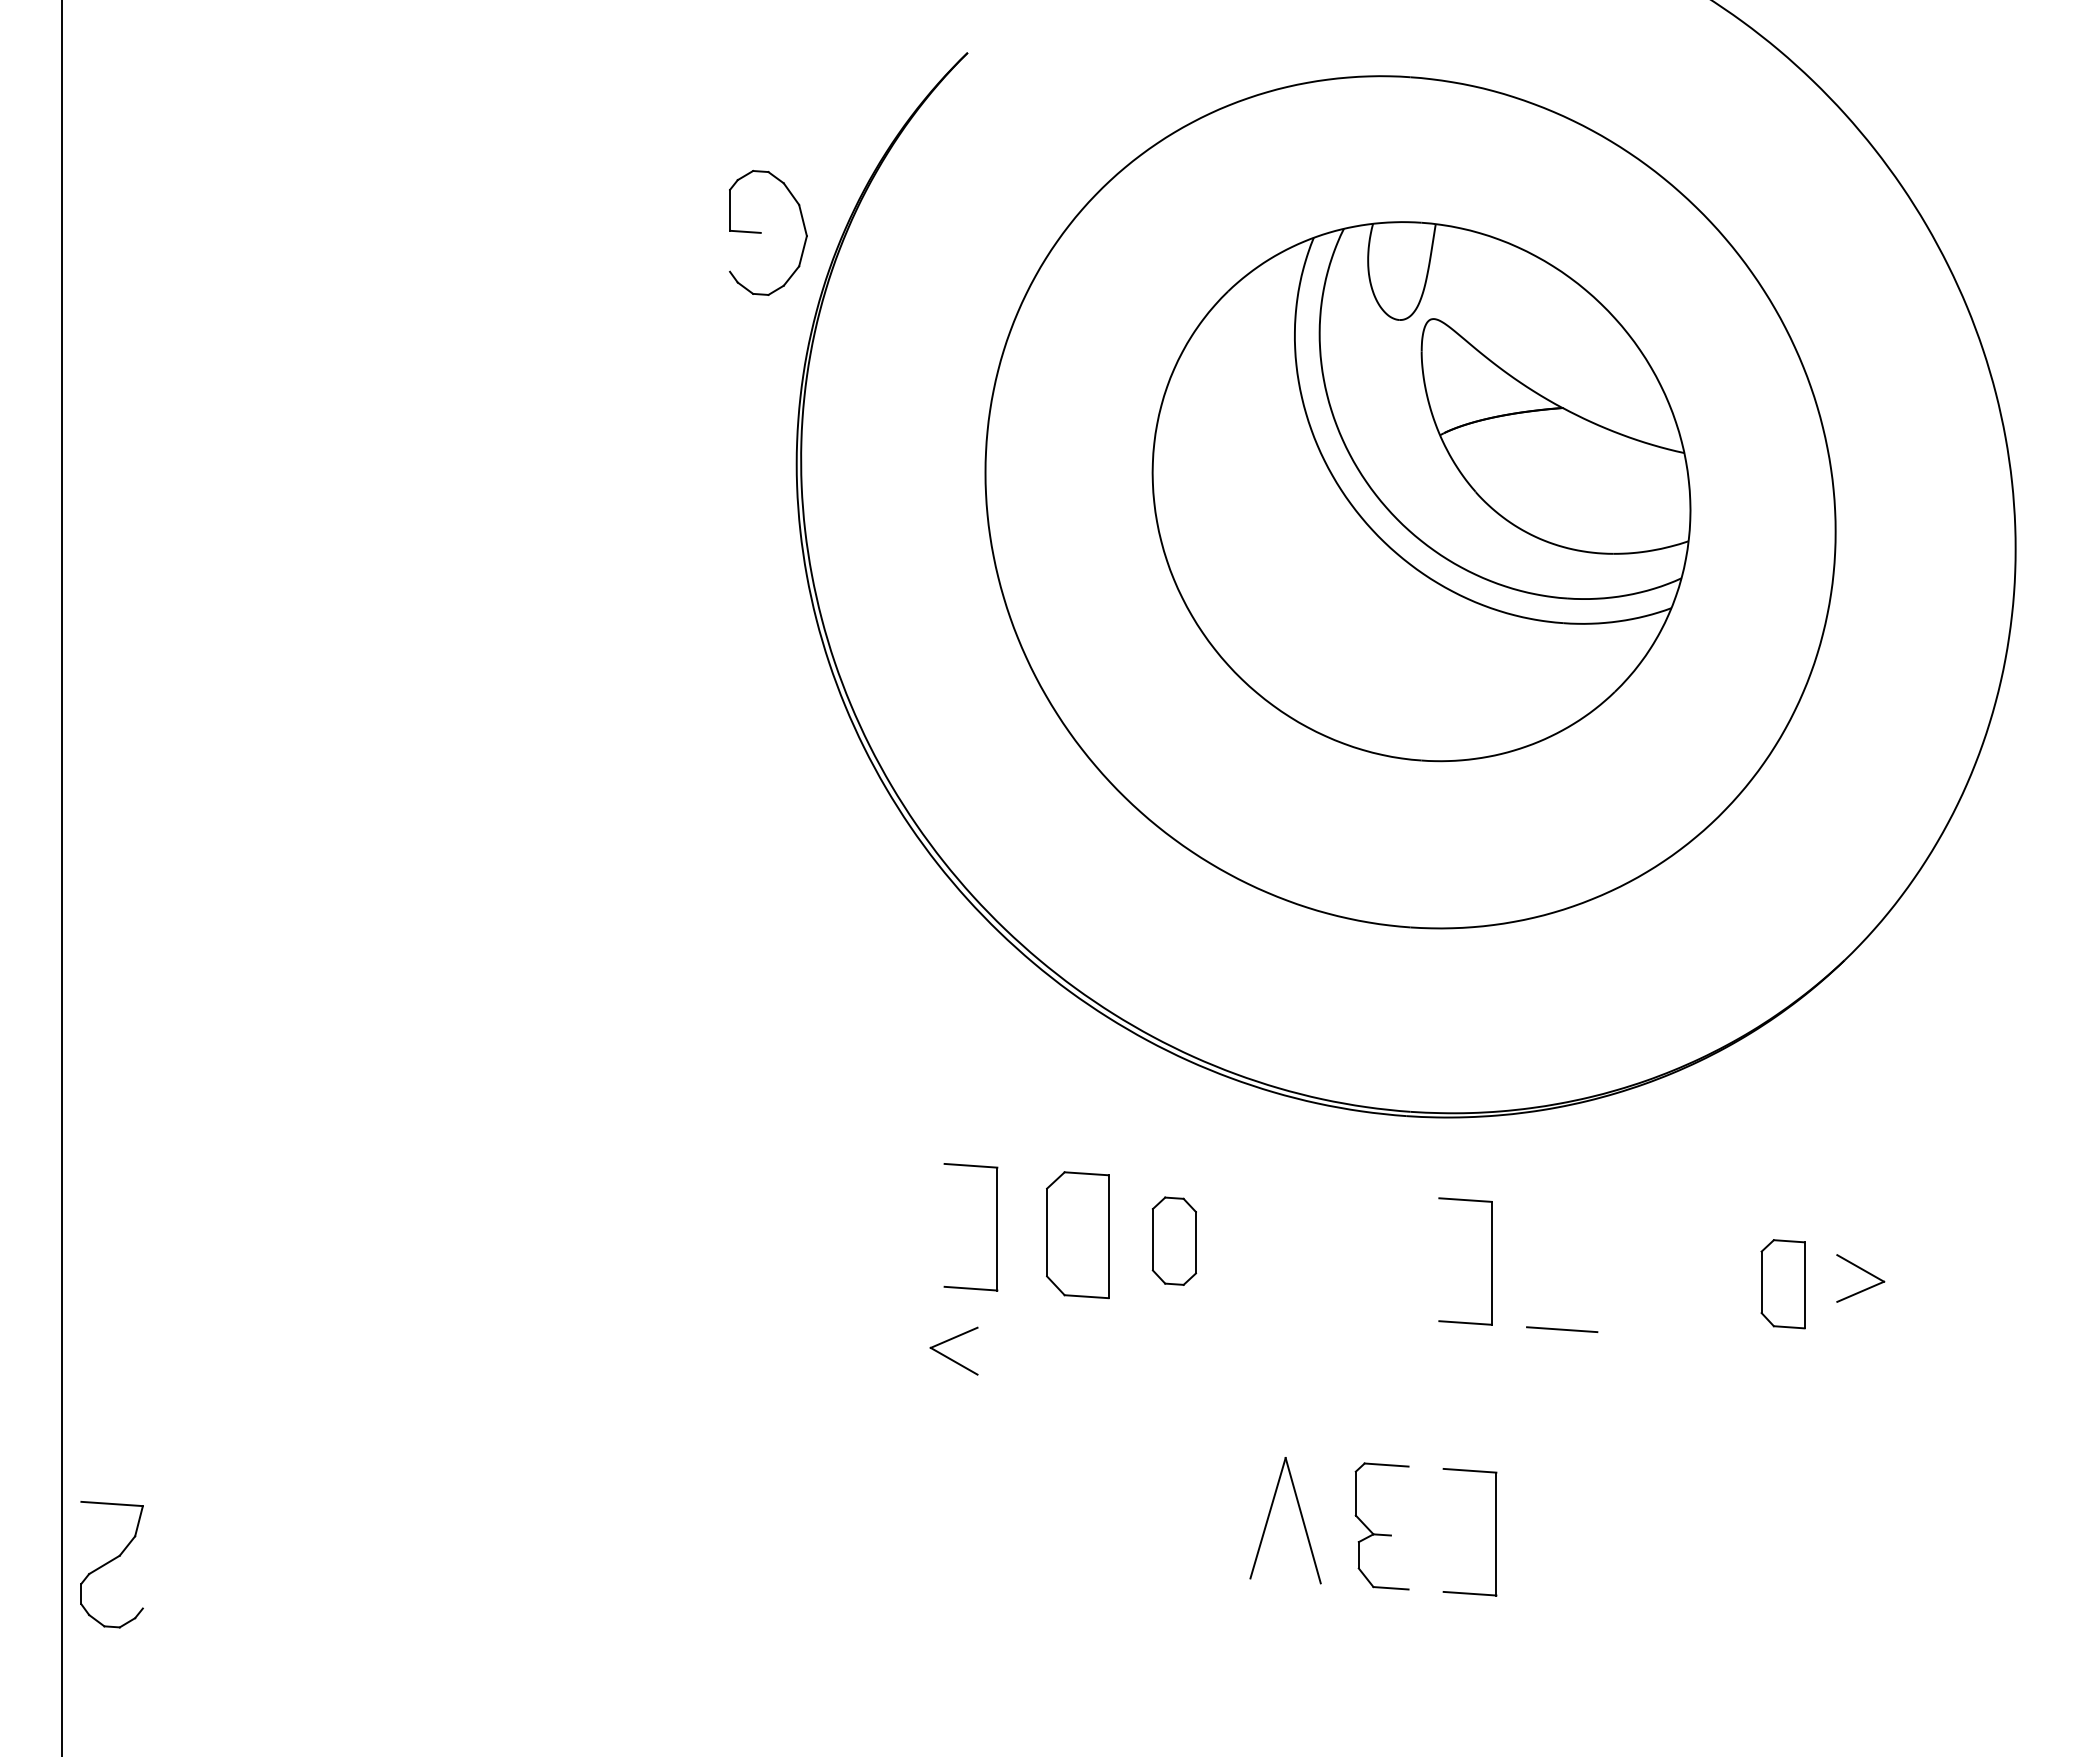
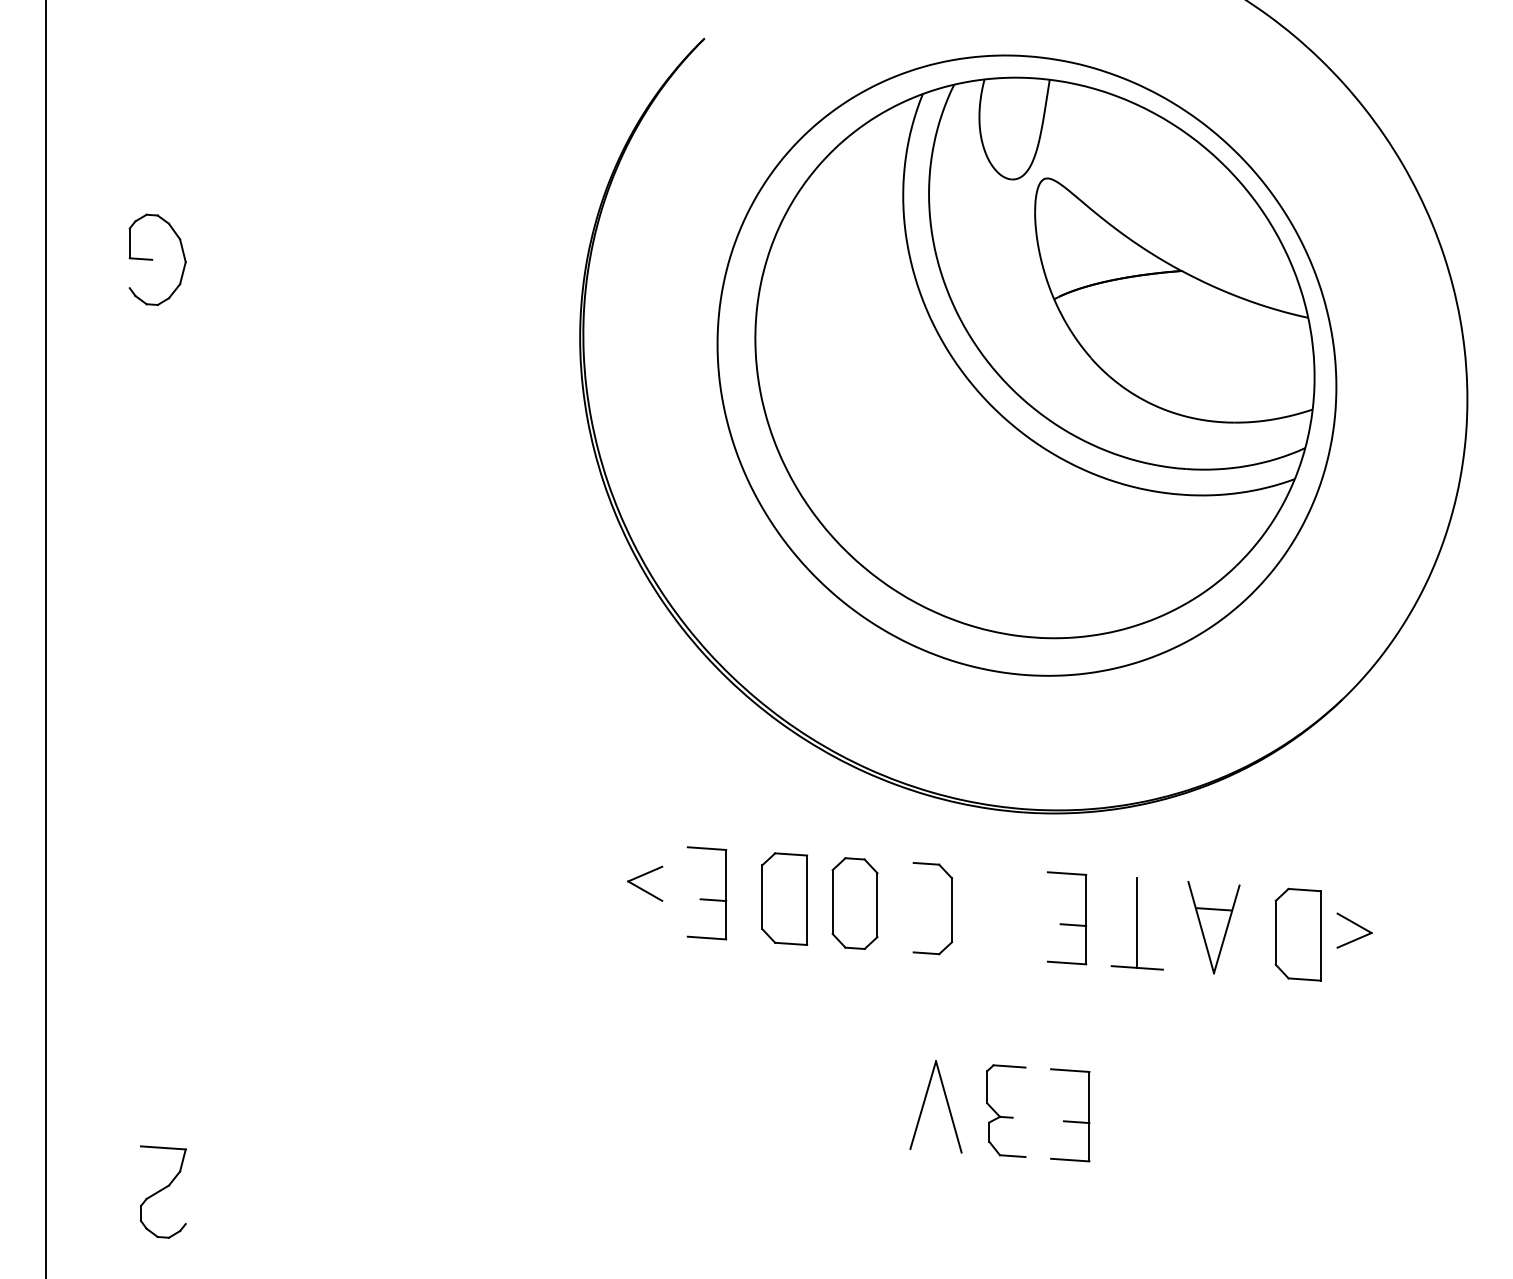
part: (761, 232) -> (152, 259), moved
part: (1421, 491) -> (1034, 357), size x1.43
line: (979, 1236) -> (713, 900), added
part: (1174, 1240) -> (855, 902), size x1.43
part: (1307, 1247) -> (951, 908), added
line: (1562, 1267) -> (1137, 922), added
line: (1473, 1270) -> (1072, 924), added
part: (1667, 1273) -> (1213, 927), added
part: (1782, 1284) -> (1297, 935), size x1.43
part: (949, 1357) -> (641, 888), moved
line: (1478, 1541) -> (1076, 1122), added
part: (111, 1564) -> (162, 1191), moved

